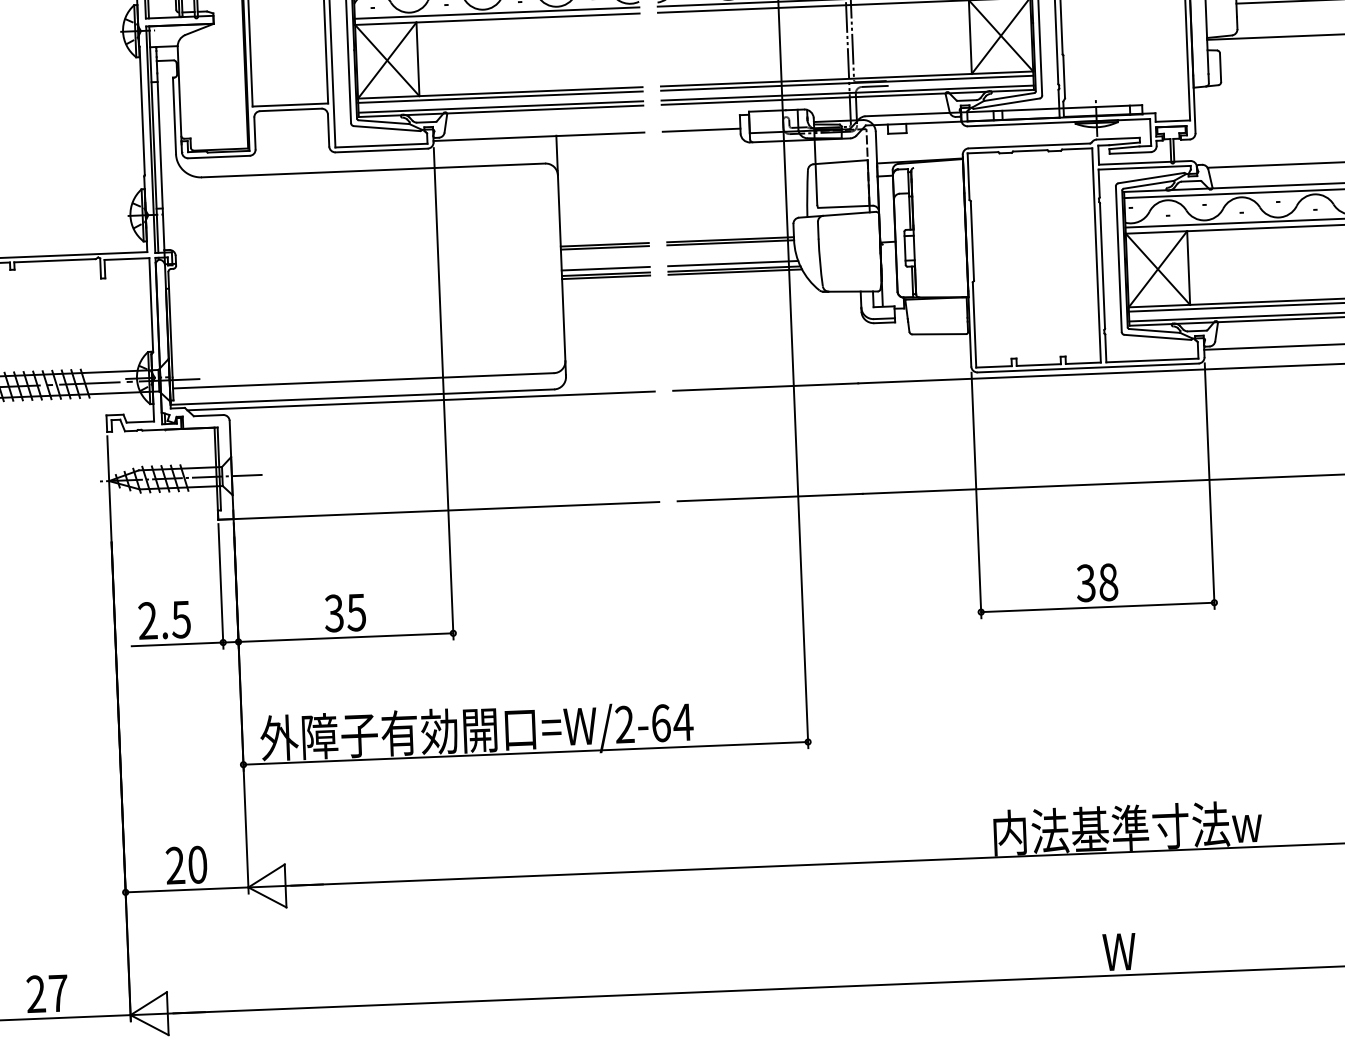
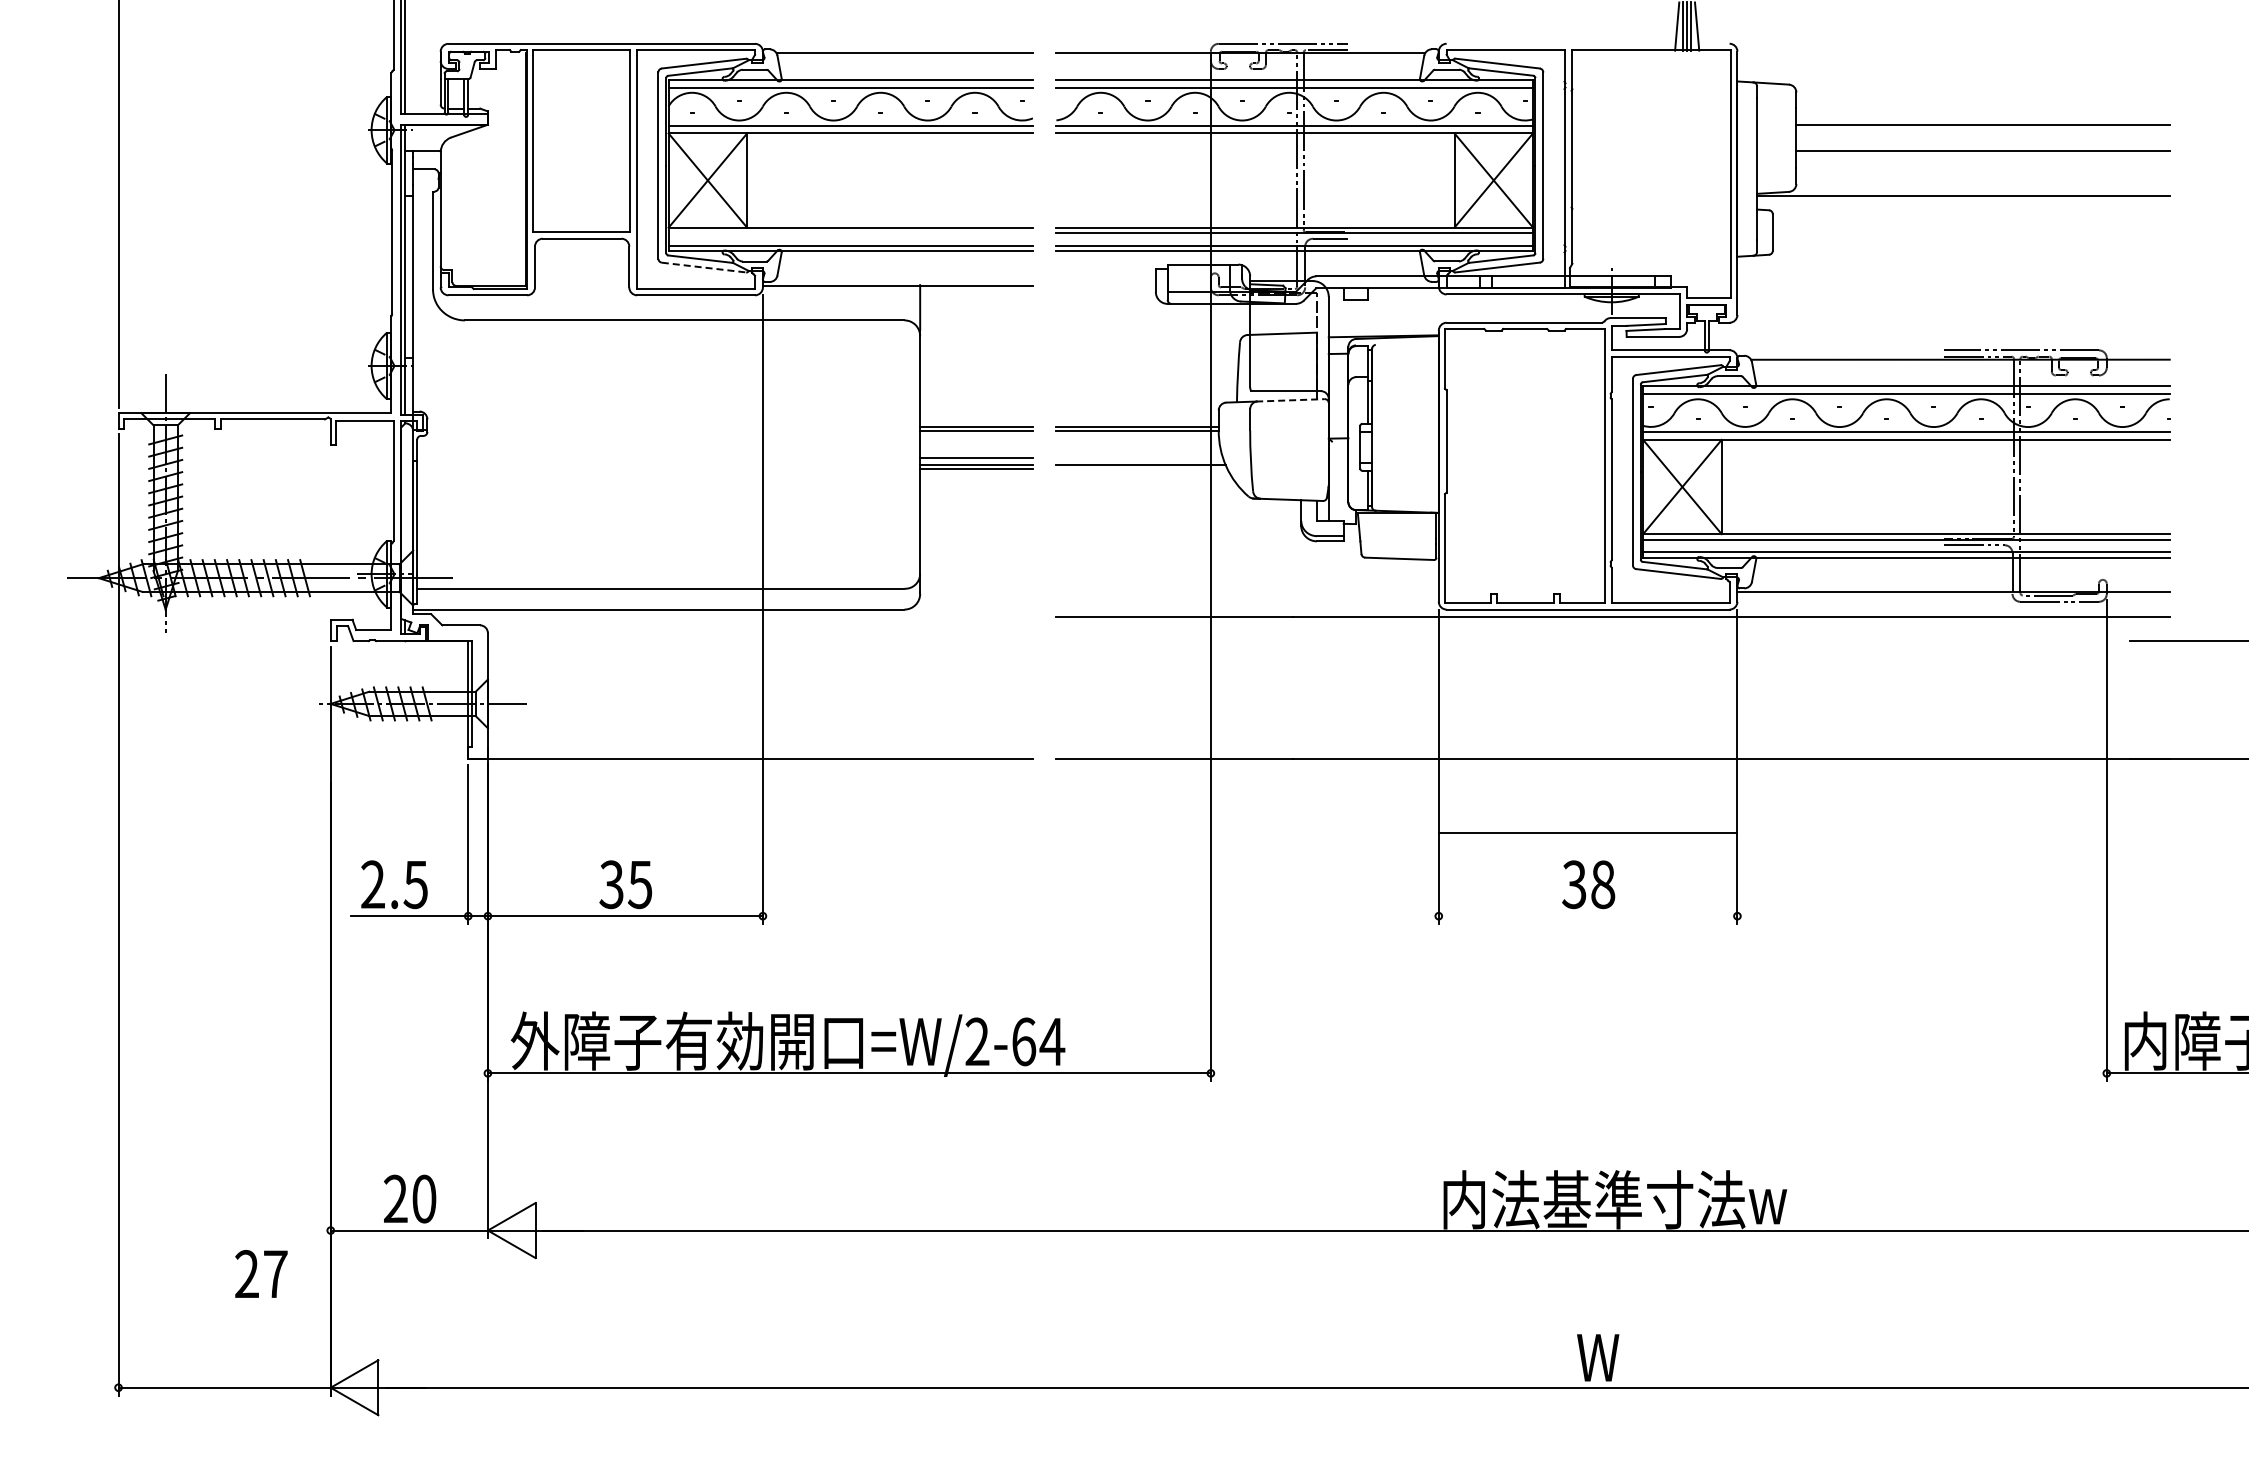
line: (500, 97) -> (850, 233), removed
line: (387, 128) -> (704, 267), solid -> dashed
line: (701, 130) -> (1105, 285), removed
line: (849, 214) -> (1290, 400), solid -> dashed
line: (733, 263) -> (1139, 457), removed
line: (734, 271) -> (1141, 468), removed
line: (420, 400) -> (733, 617), removed
line: (1097, 607) -> (1587, 833), moved
text: (47, 993) -> (261, 1273), moved

